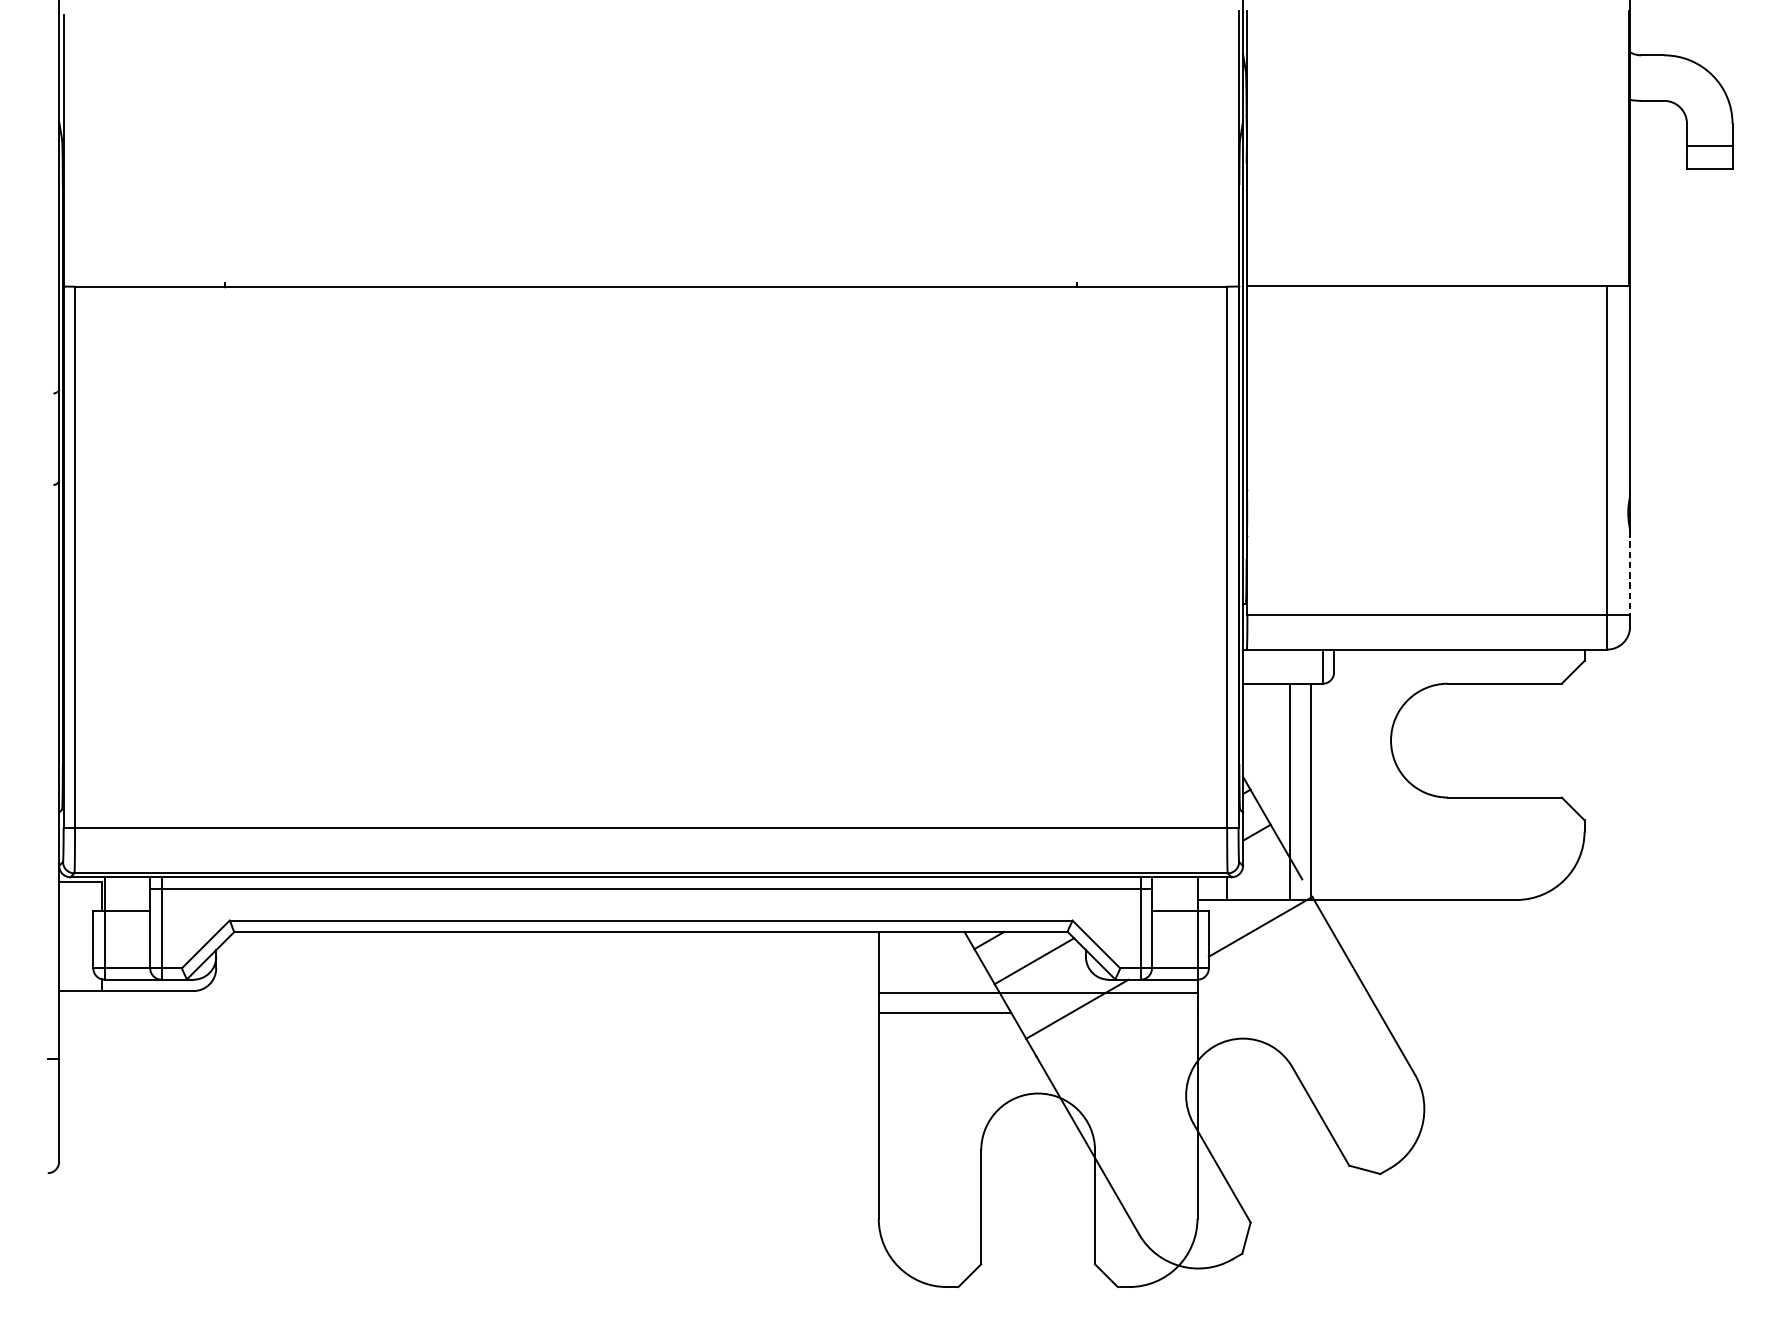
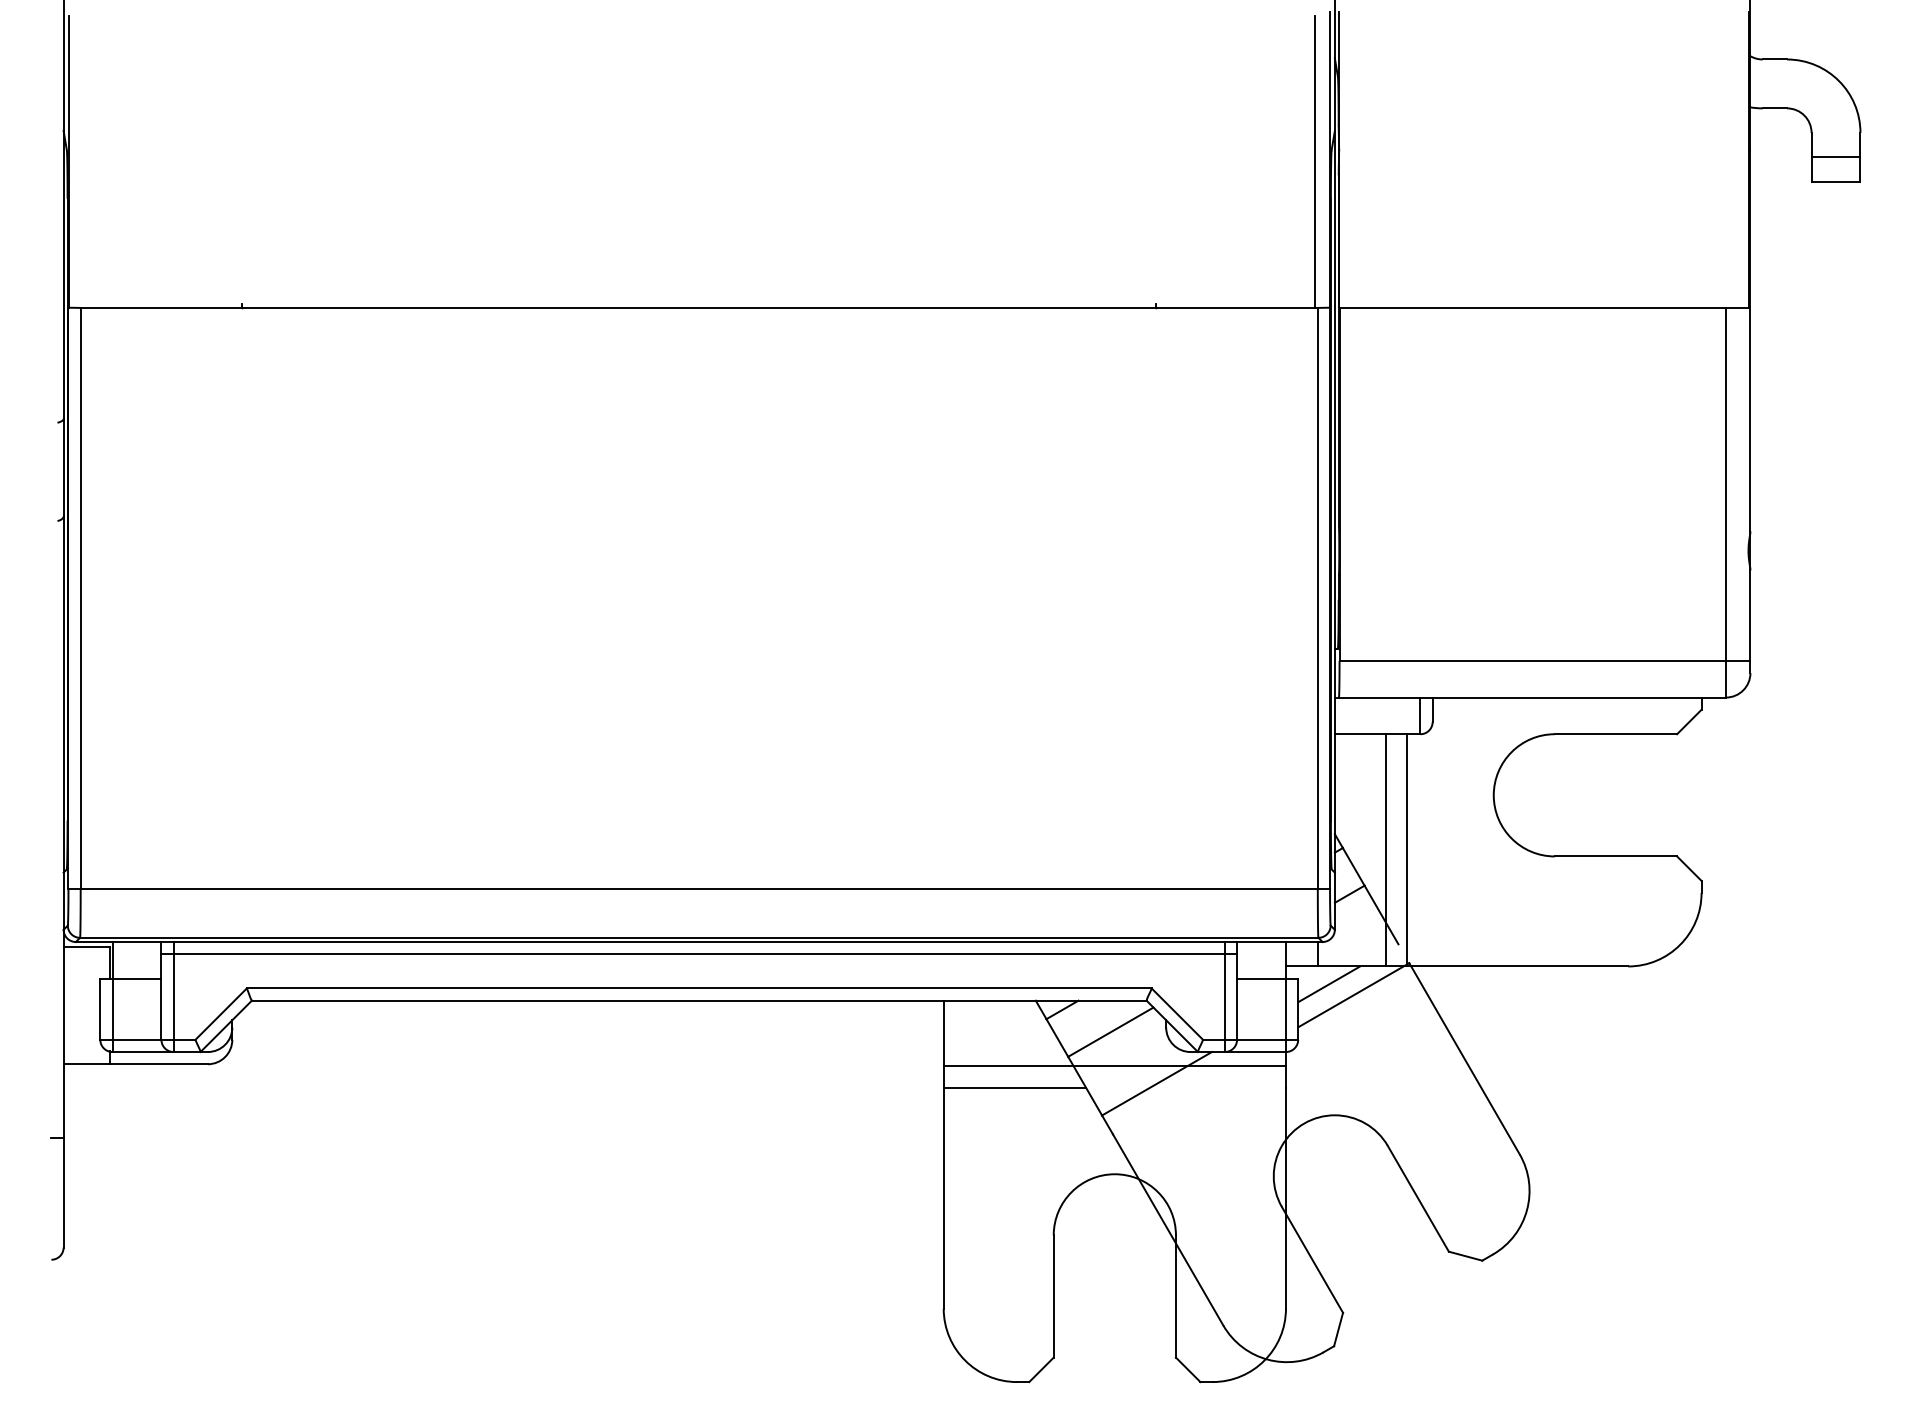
line: (1225, 150) -> (1315, 161), added
line: (1630, 574) -> (1750, 616), dashed -> solid
line: (1238, 916) -> (1329, 984), added

